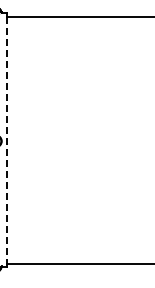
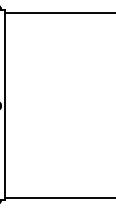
line: (6, 141) -> (4, 106), dashed -> solid

